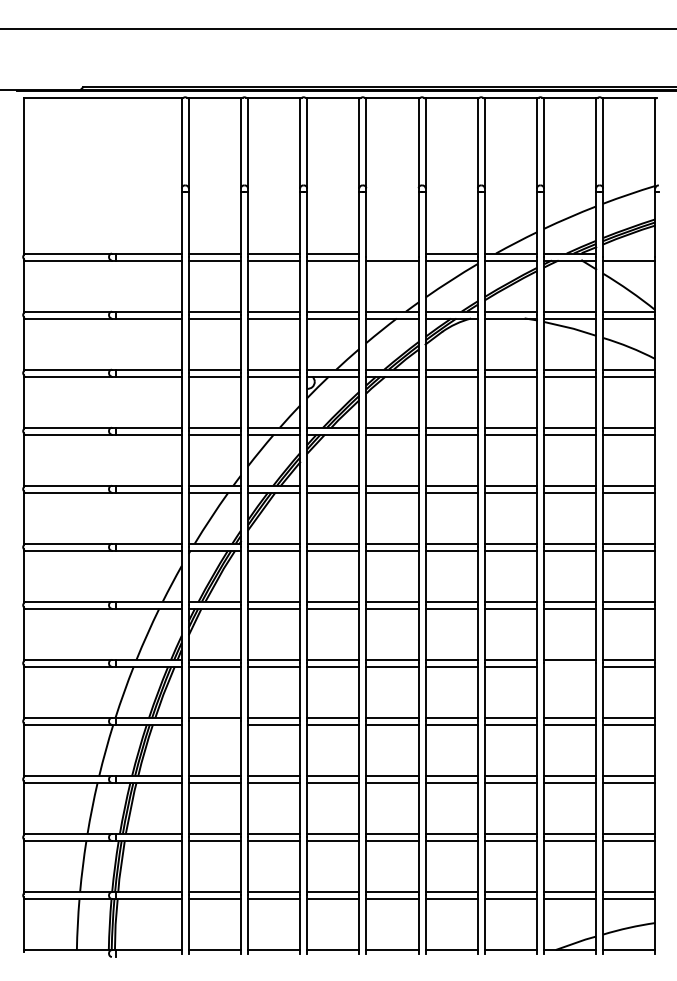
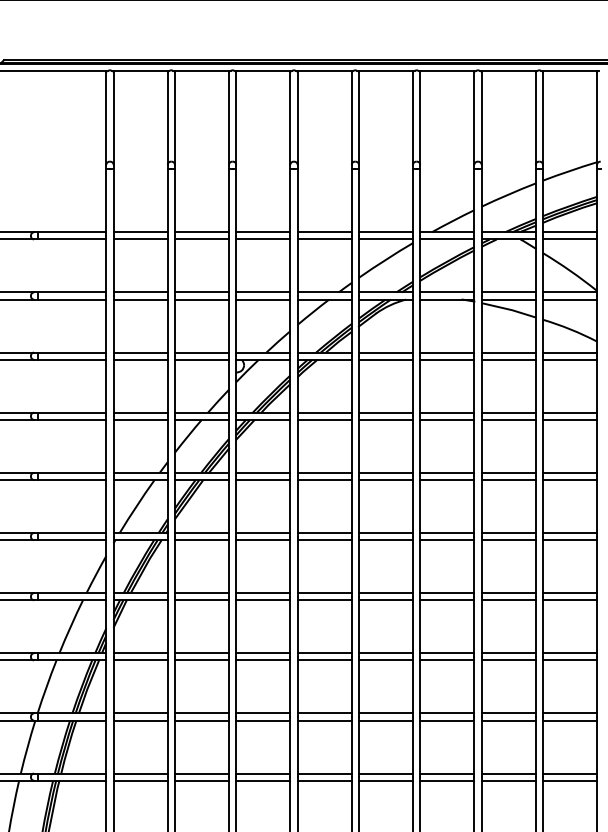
line: (392, 253) -> (324, 232), added
line: (629, 253) -> (570, 232), added
line: (569, 666) -> (508, 660), added
line: (214, 724) -> (140, 720), added

